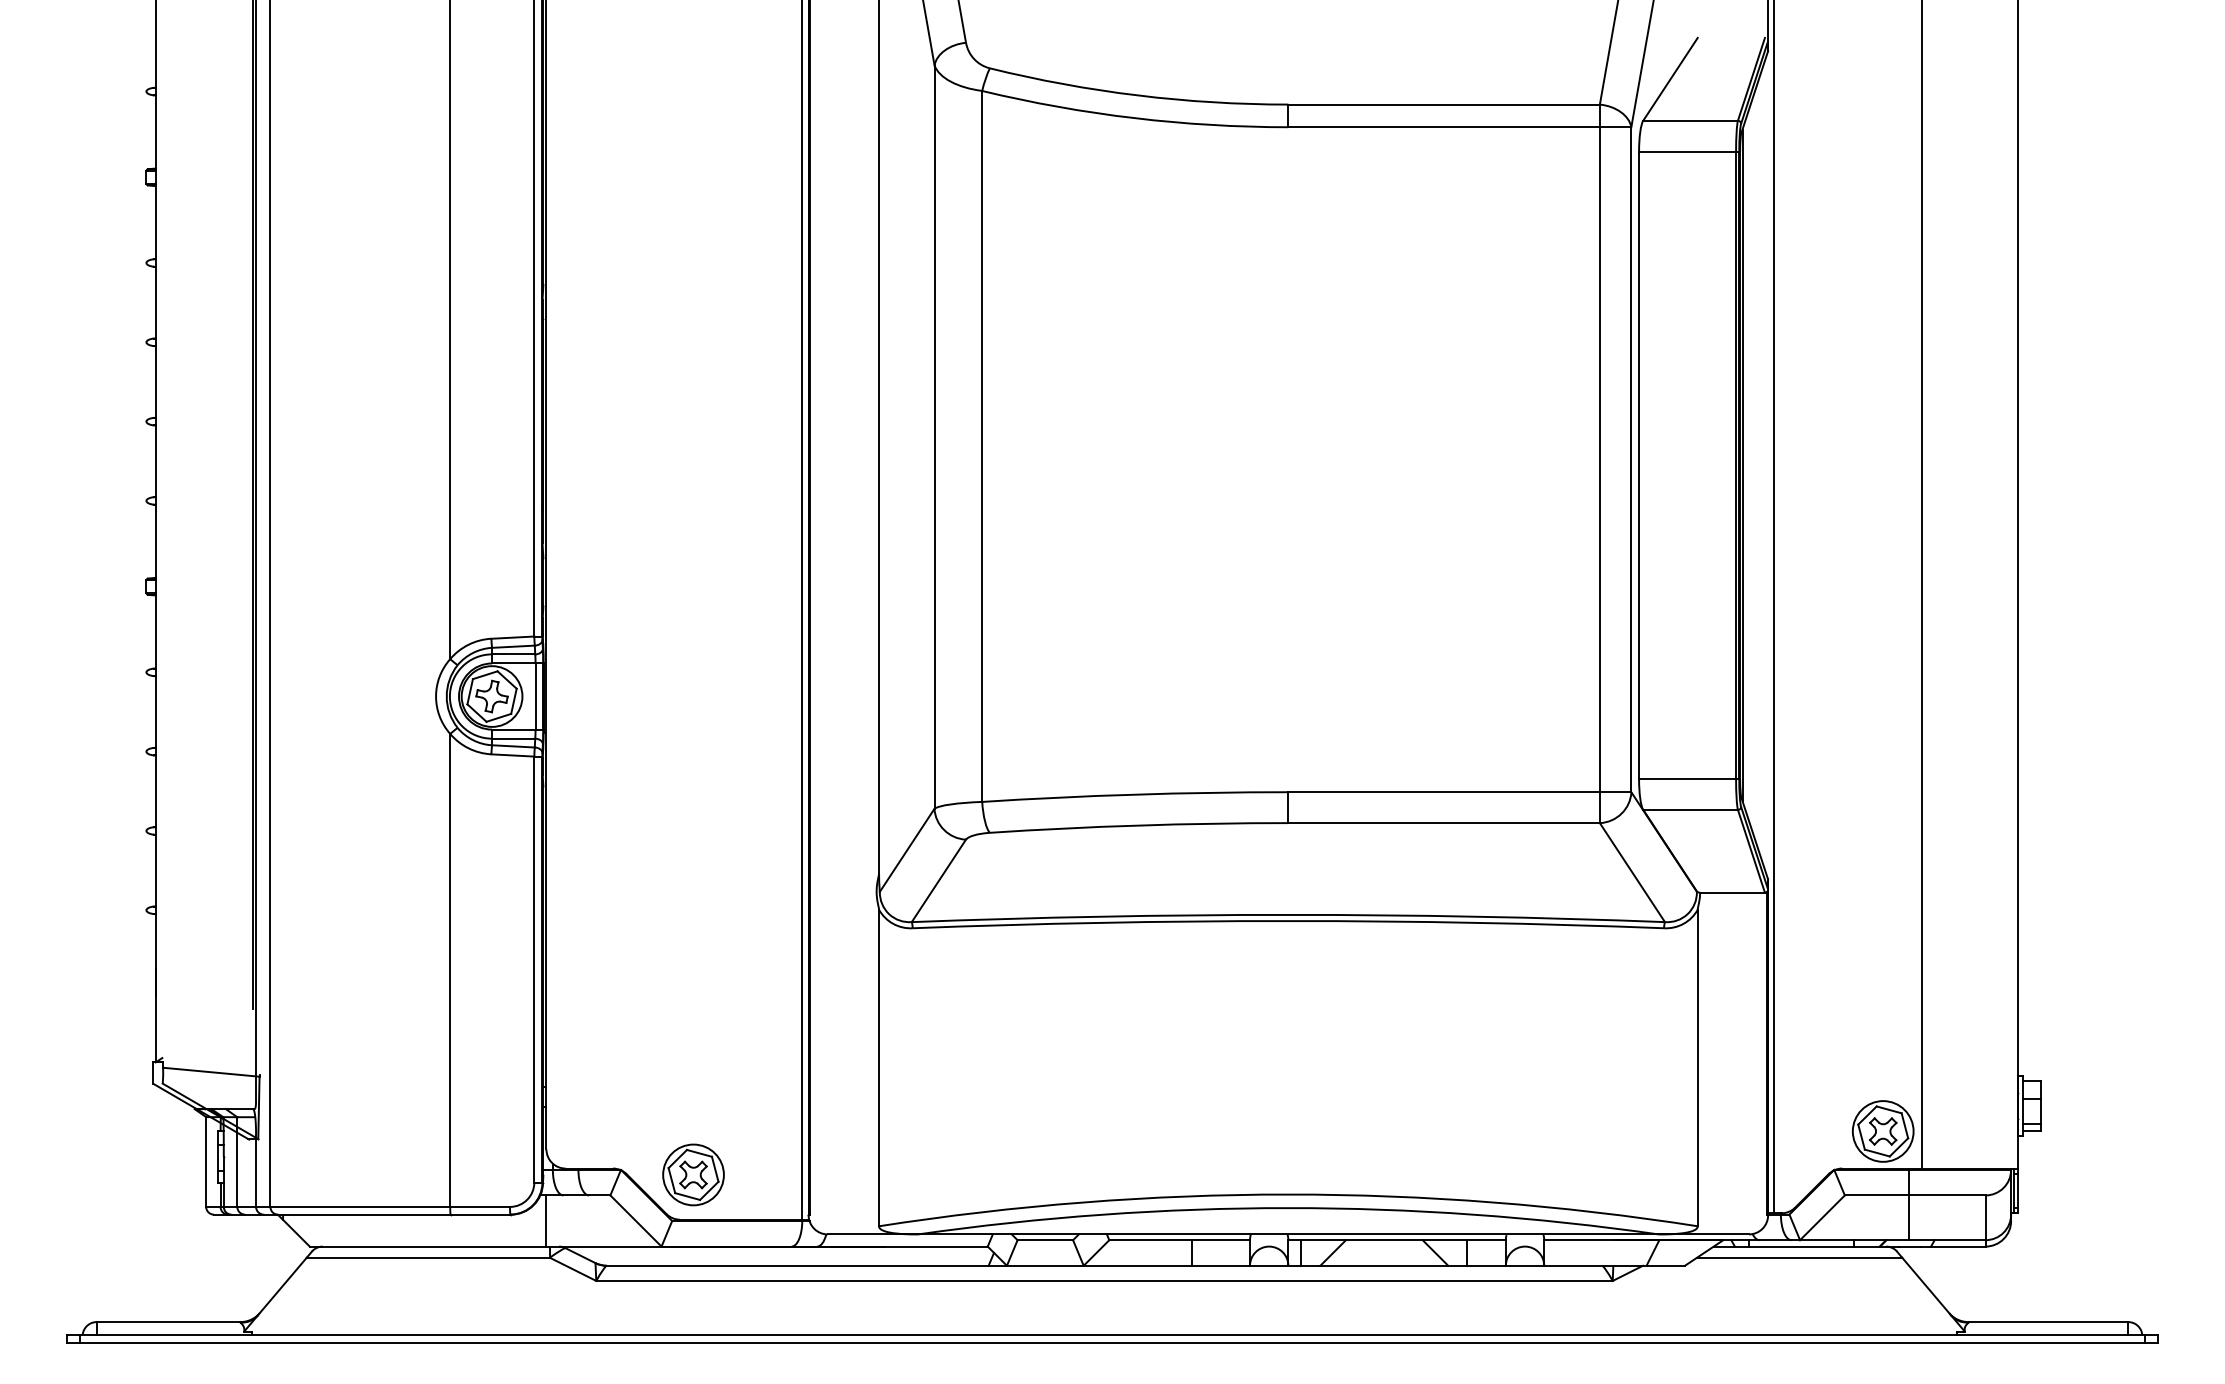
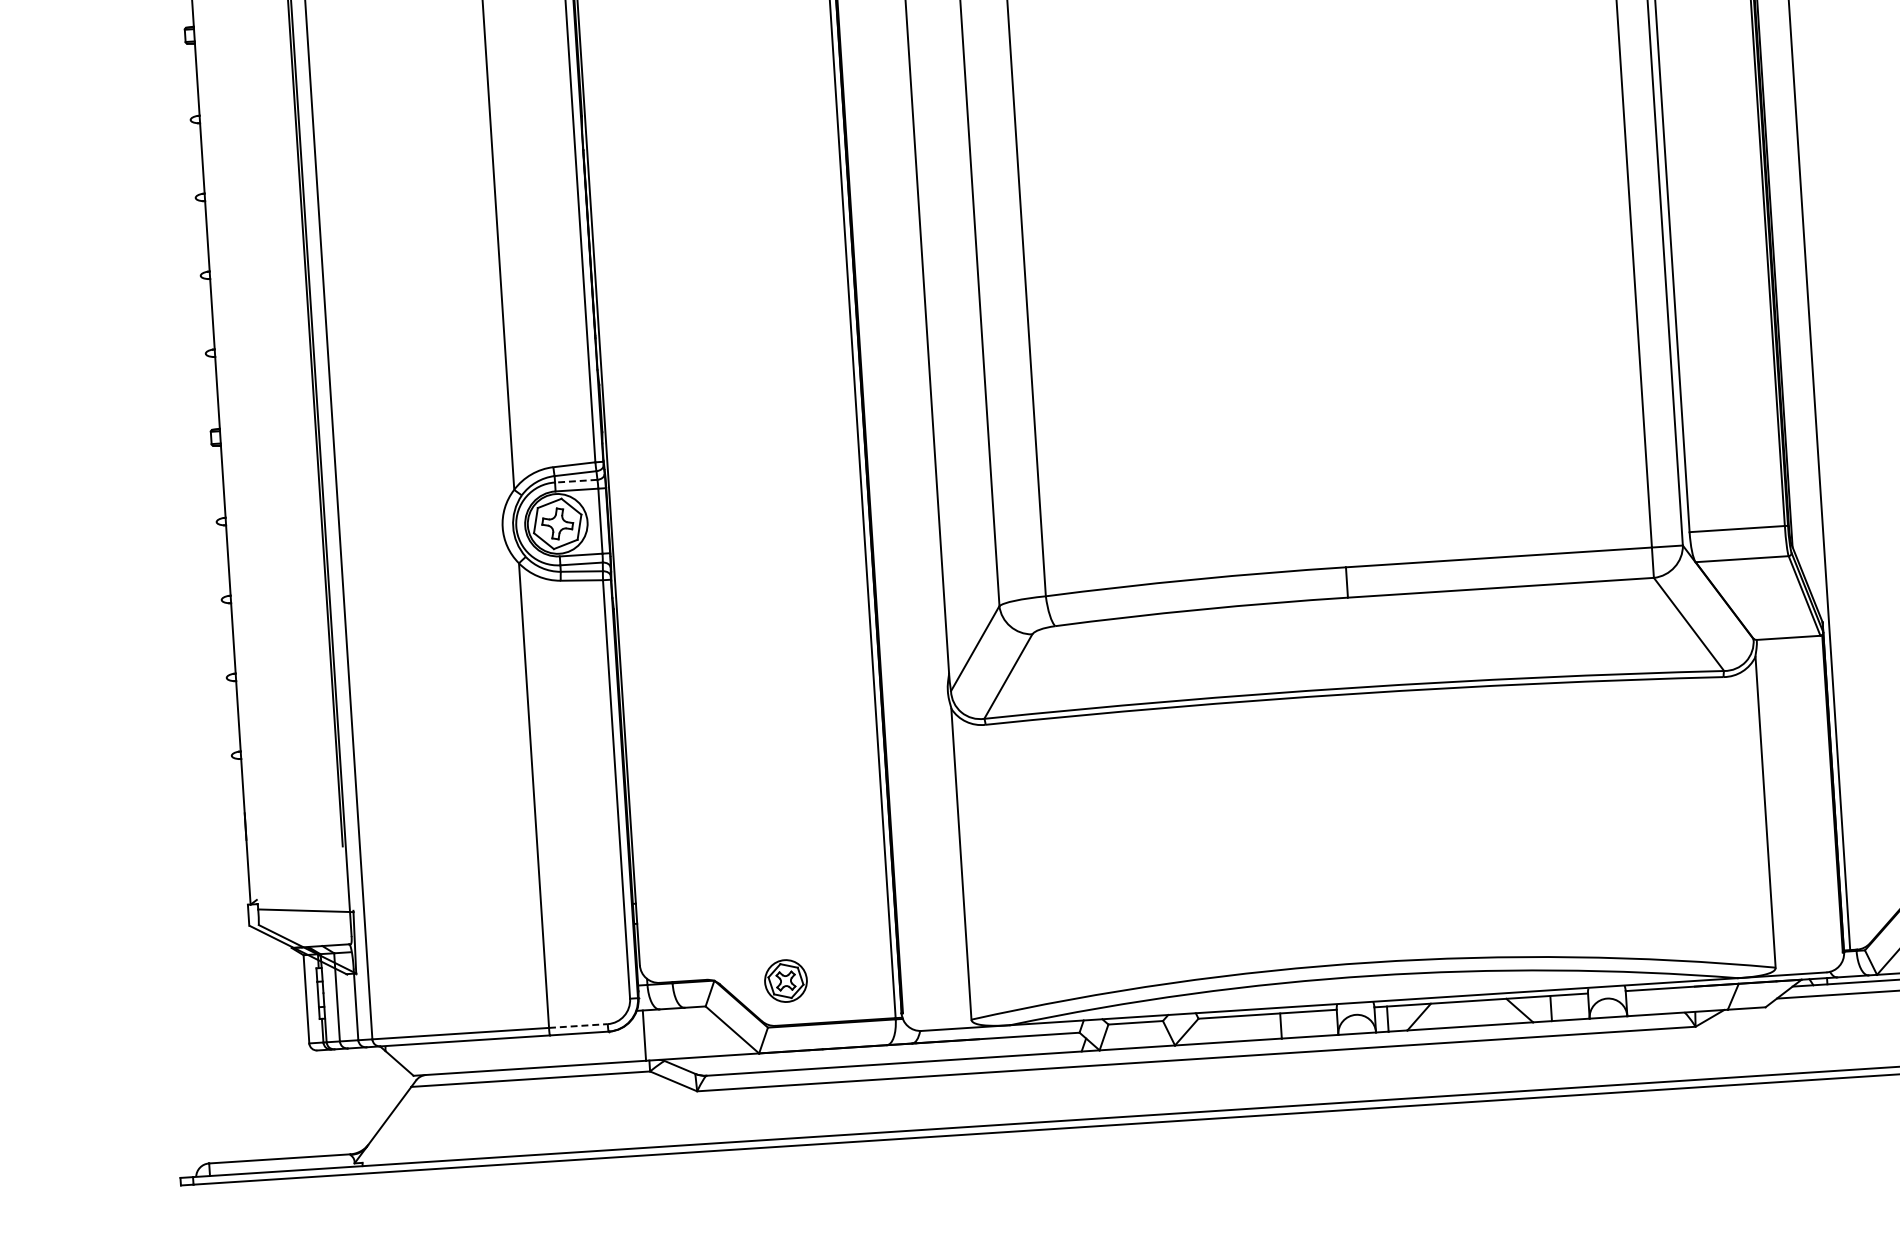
line: (513, 654) -> (576, 481), solid -> dashed
part: (693, 1174) -> (785, 980), size x0.7
line: (480, 1206) -> (578, 1025), solid -> dashed

